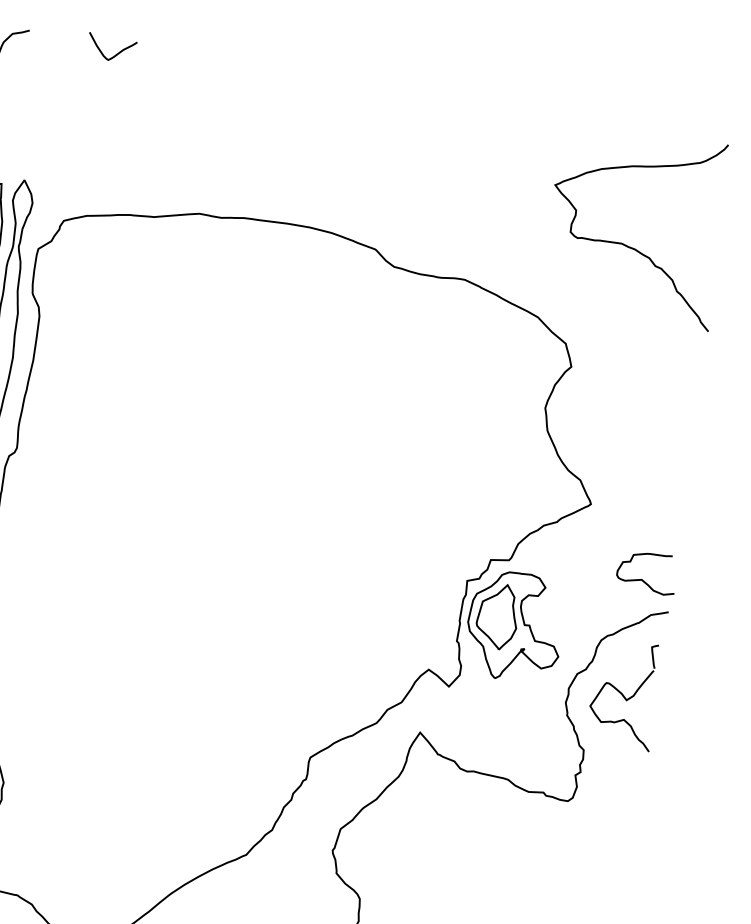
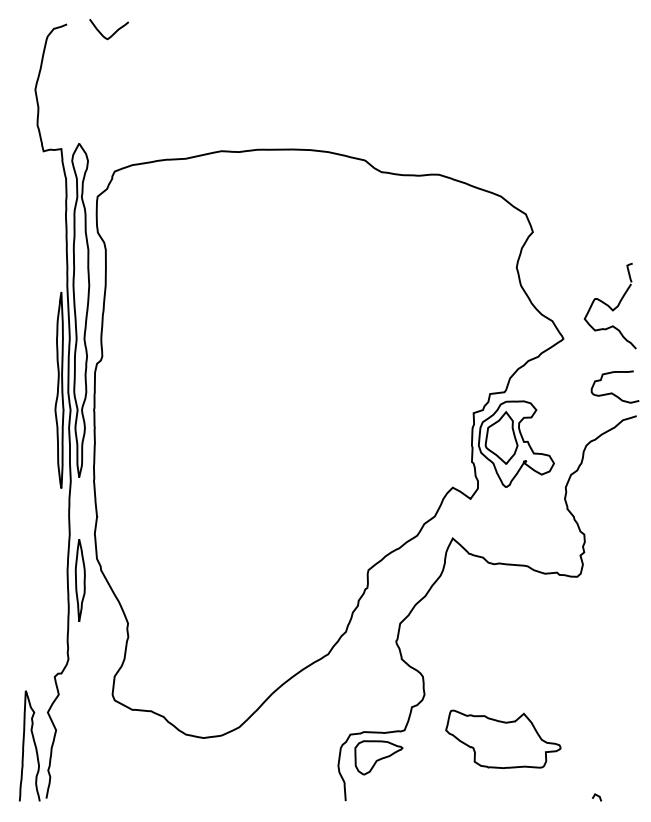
curve: (116, 53) -> (113, 33), moved
curve: (627, 245) -> (564, 129), removed
part: (623, 694) -> (609, 306), moved

